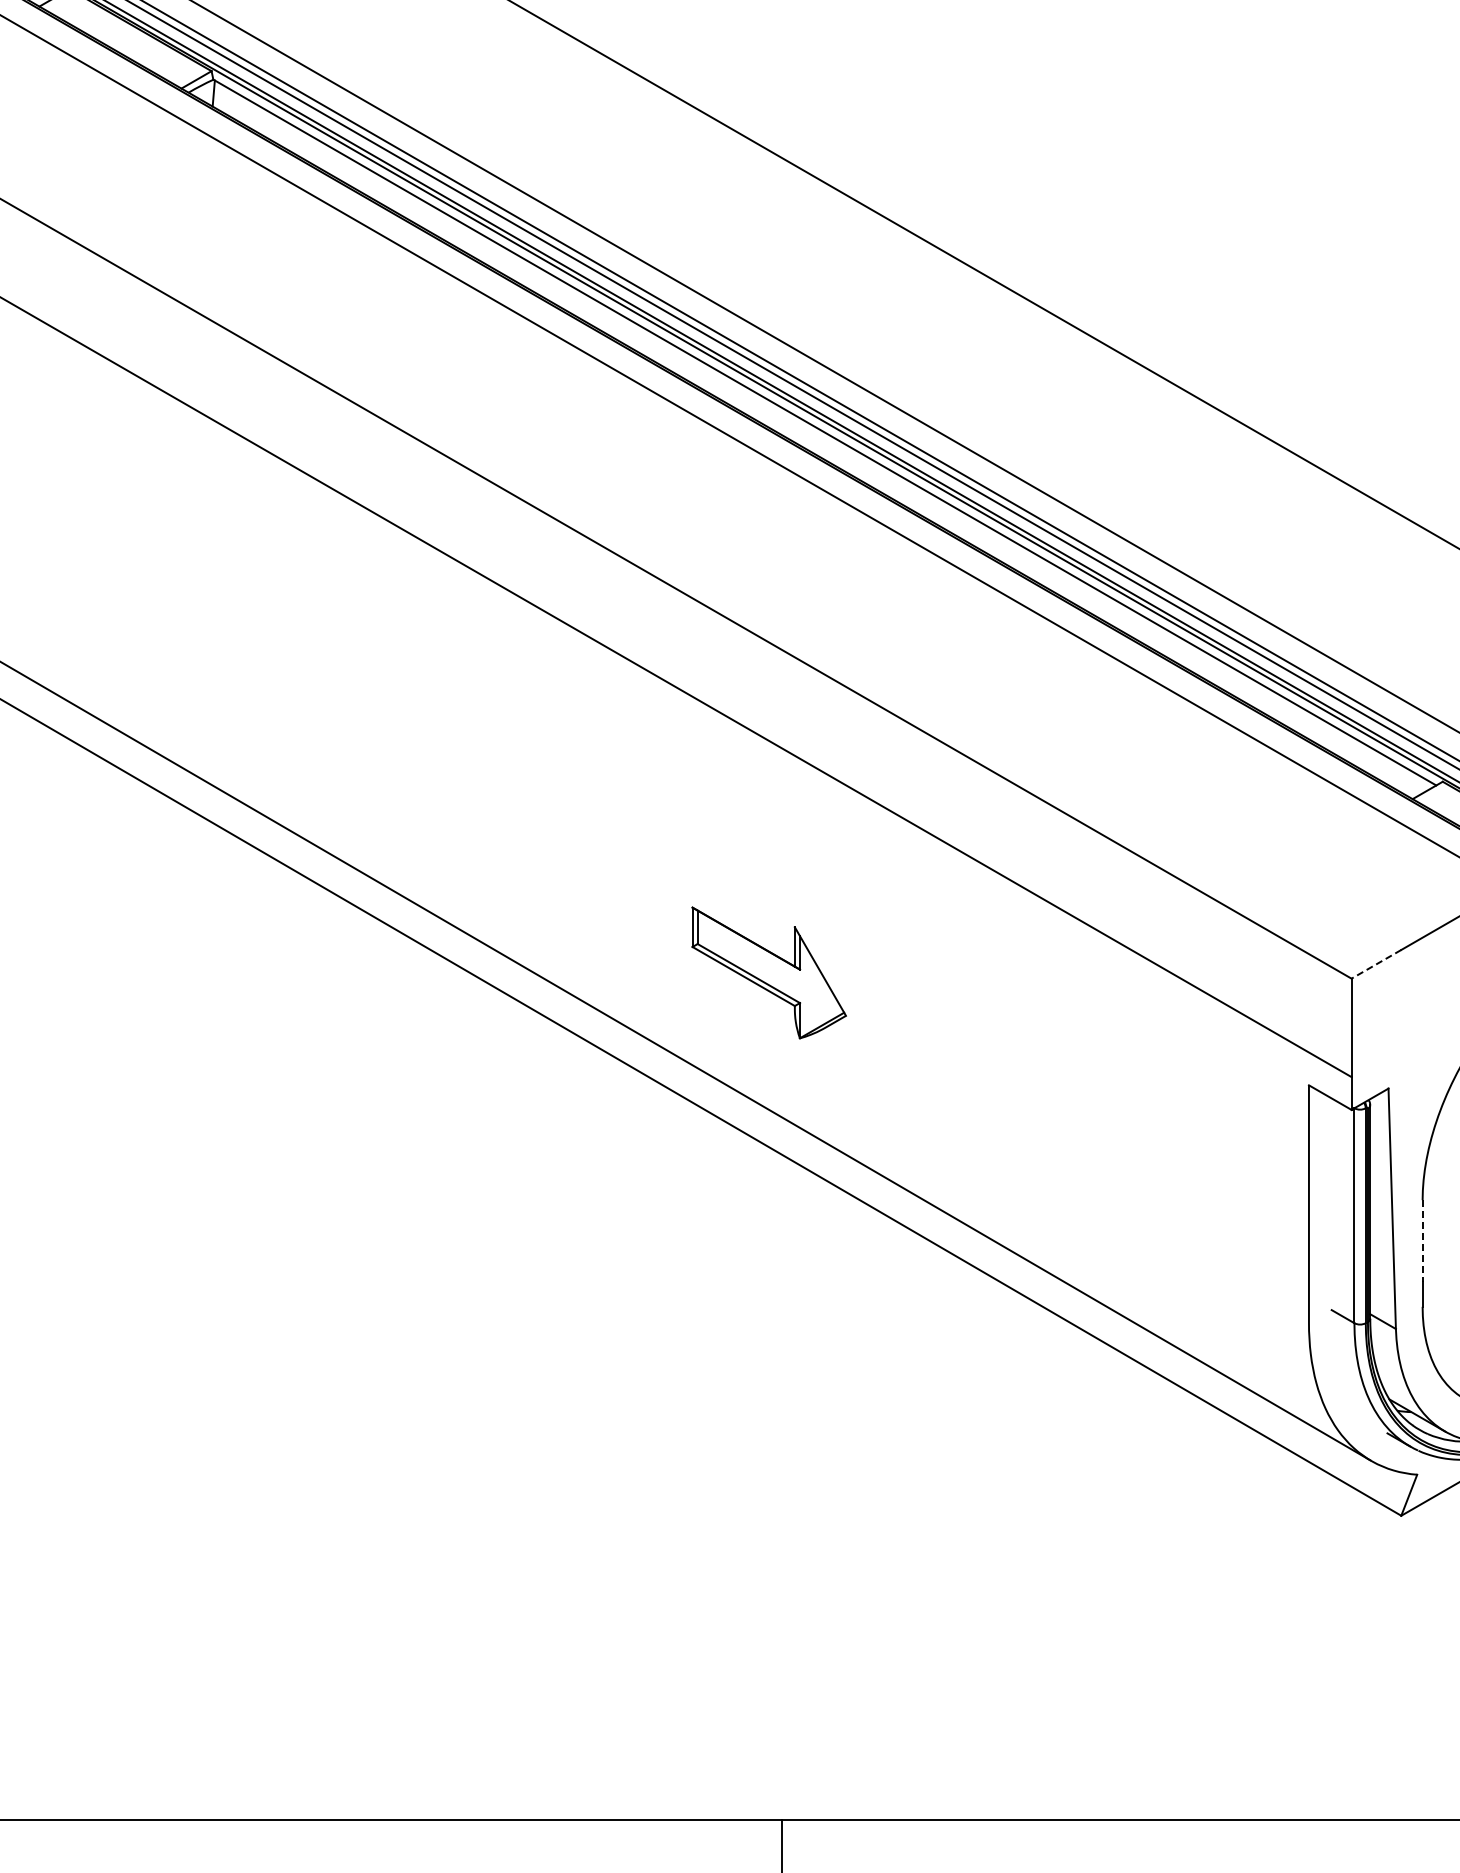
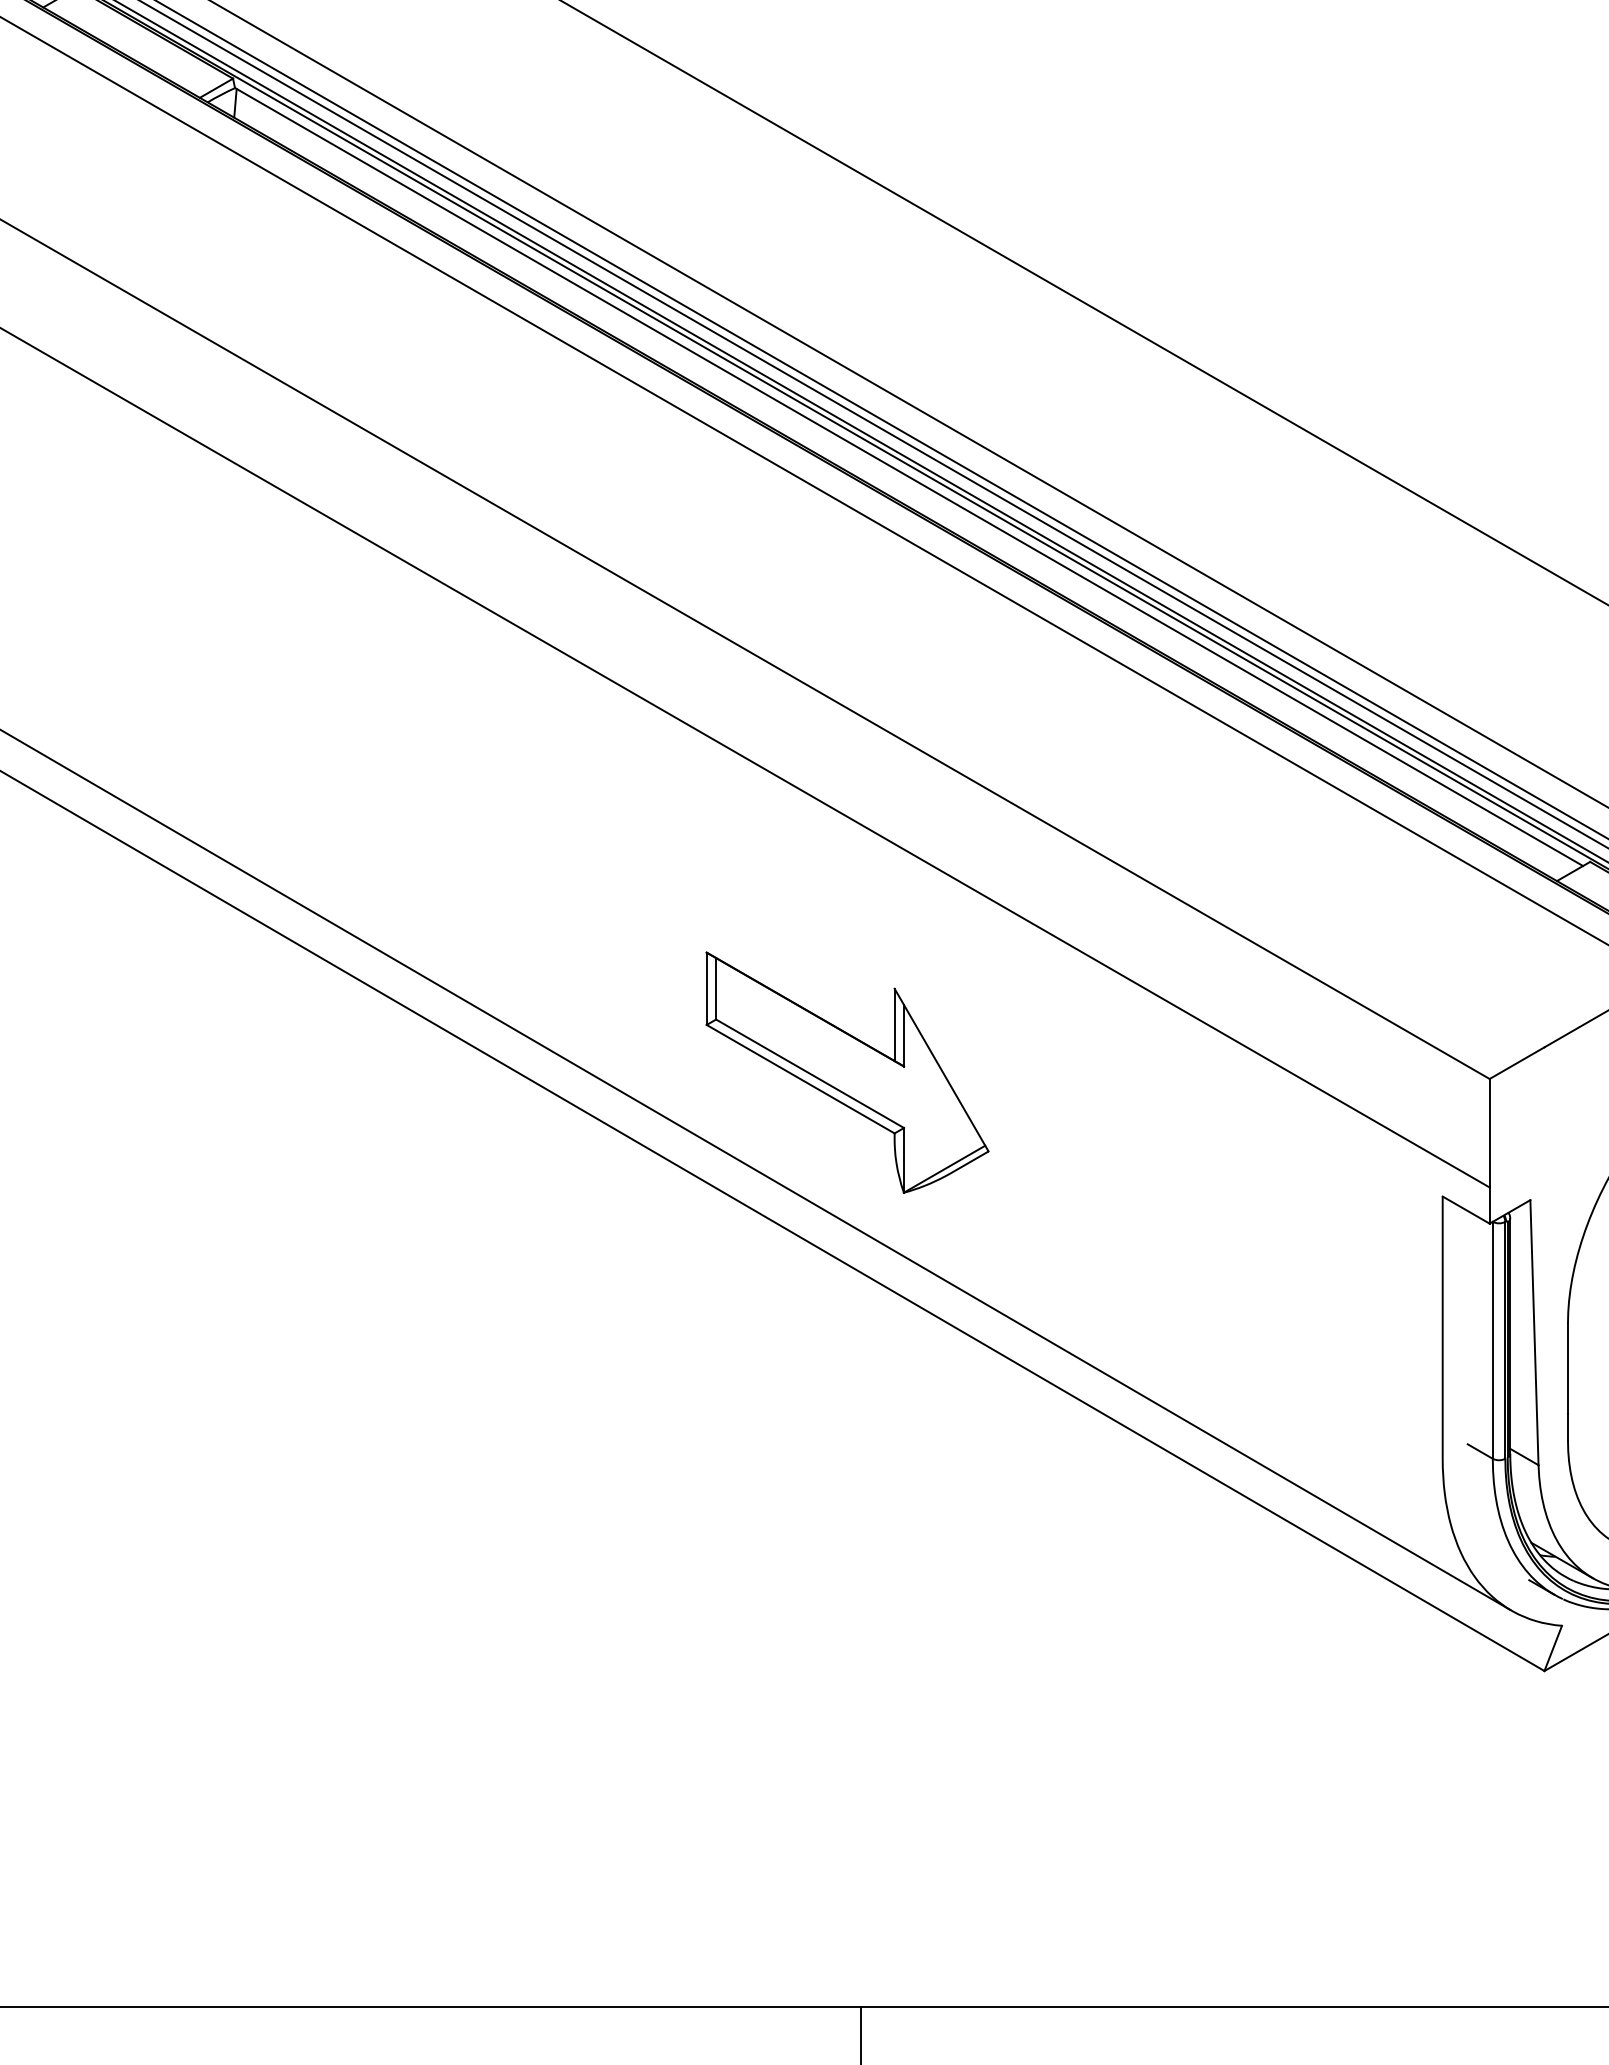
line: (1376, 964) -> (1517, 1063), dashed -> solid
part: (769, 972) -> (848, 1072), size x1.67
line: (1422, 1241) -> (1567, 1368), dashed -> solid

